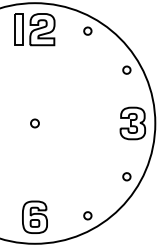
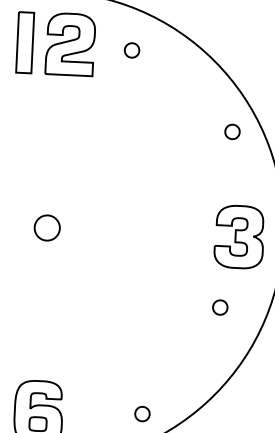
part: (87, 30) -> (131, 49), moved
part: (34, 123) -> (46, 227), size x1.6
part: (126, 176) -> (219, 306), moved

